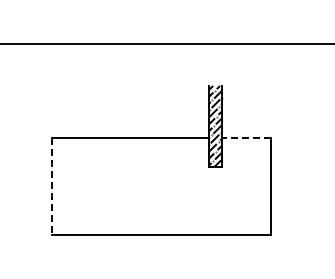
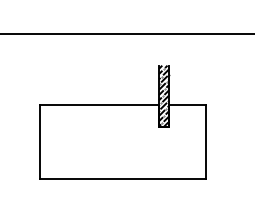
line: (246, 137) -> (187, 104), dashed -> solid
line: (52, 186) -> (39, 142), dashed -> solid

